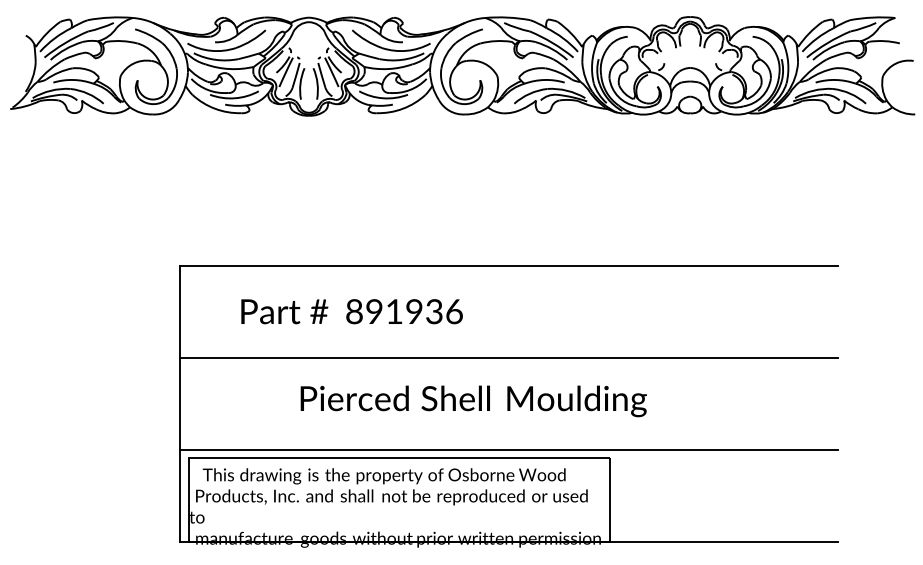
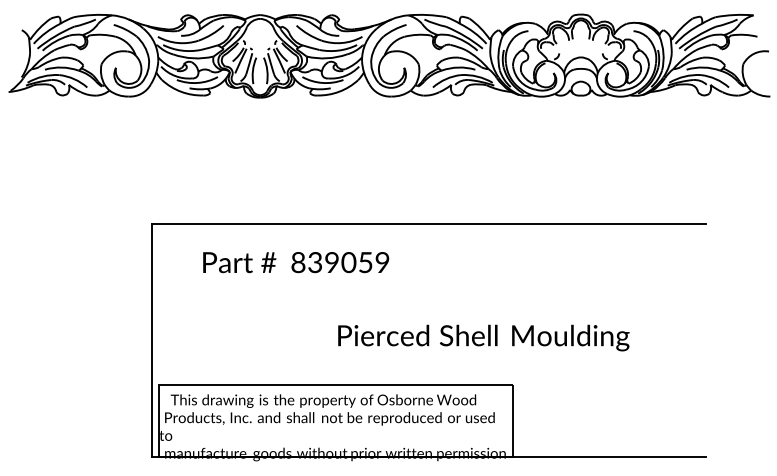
text: (414, 311) -> (348, 262), 891936 -> 839059
line: (509, 358) -> (428, 301), removed
text: (473, 401) -> (483, 338), moved
line: (509, 450) -> (428, 379), removed

